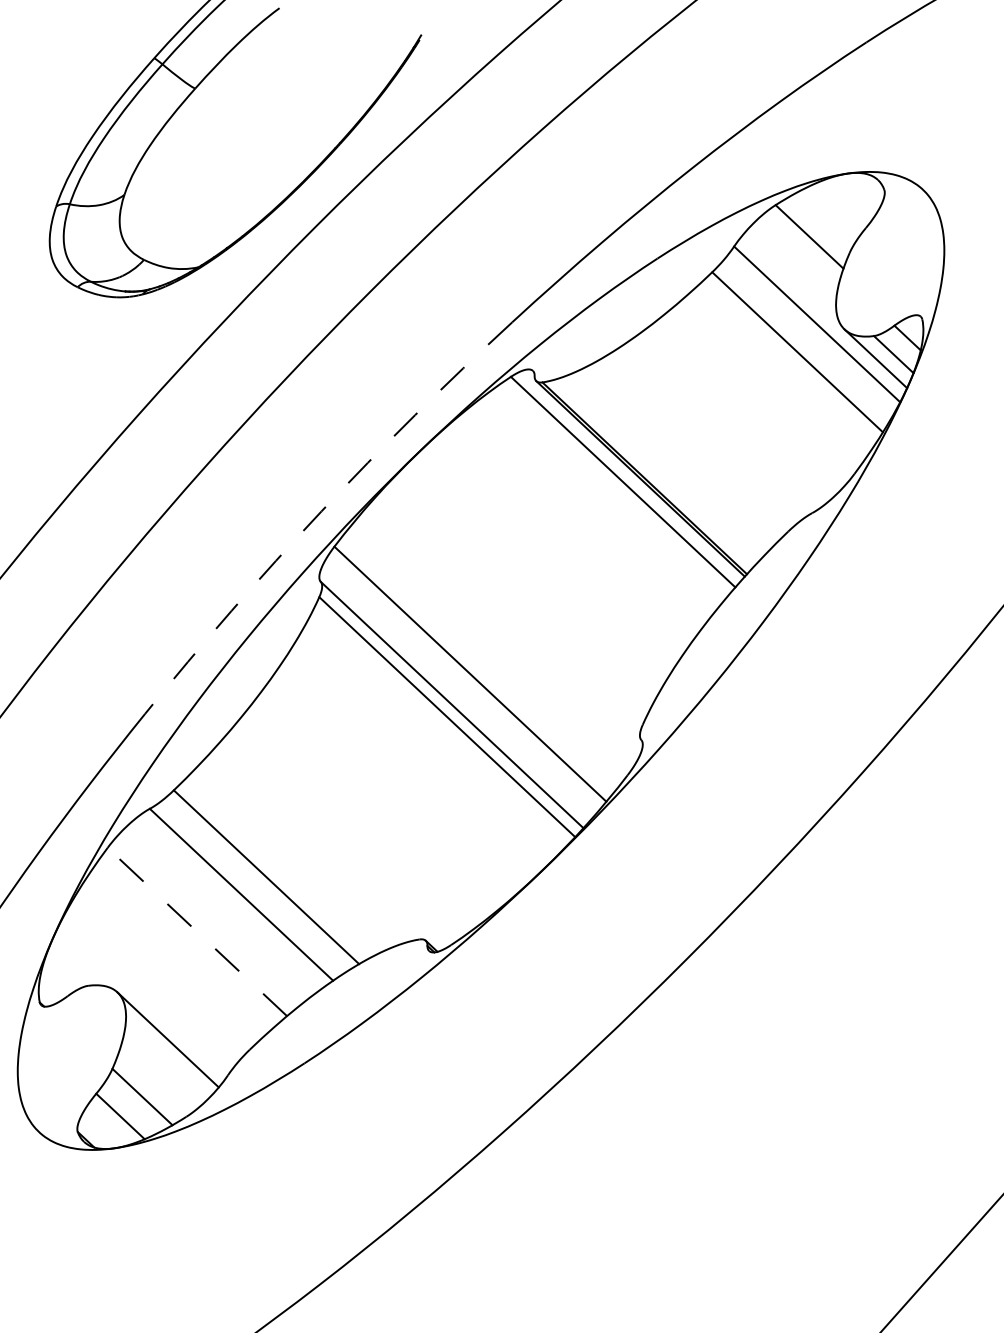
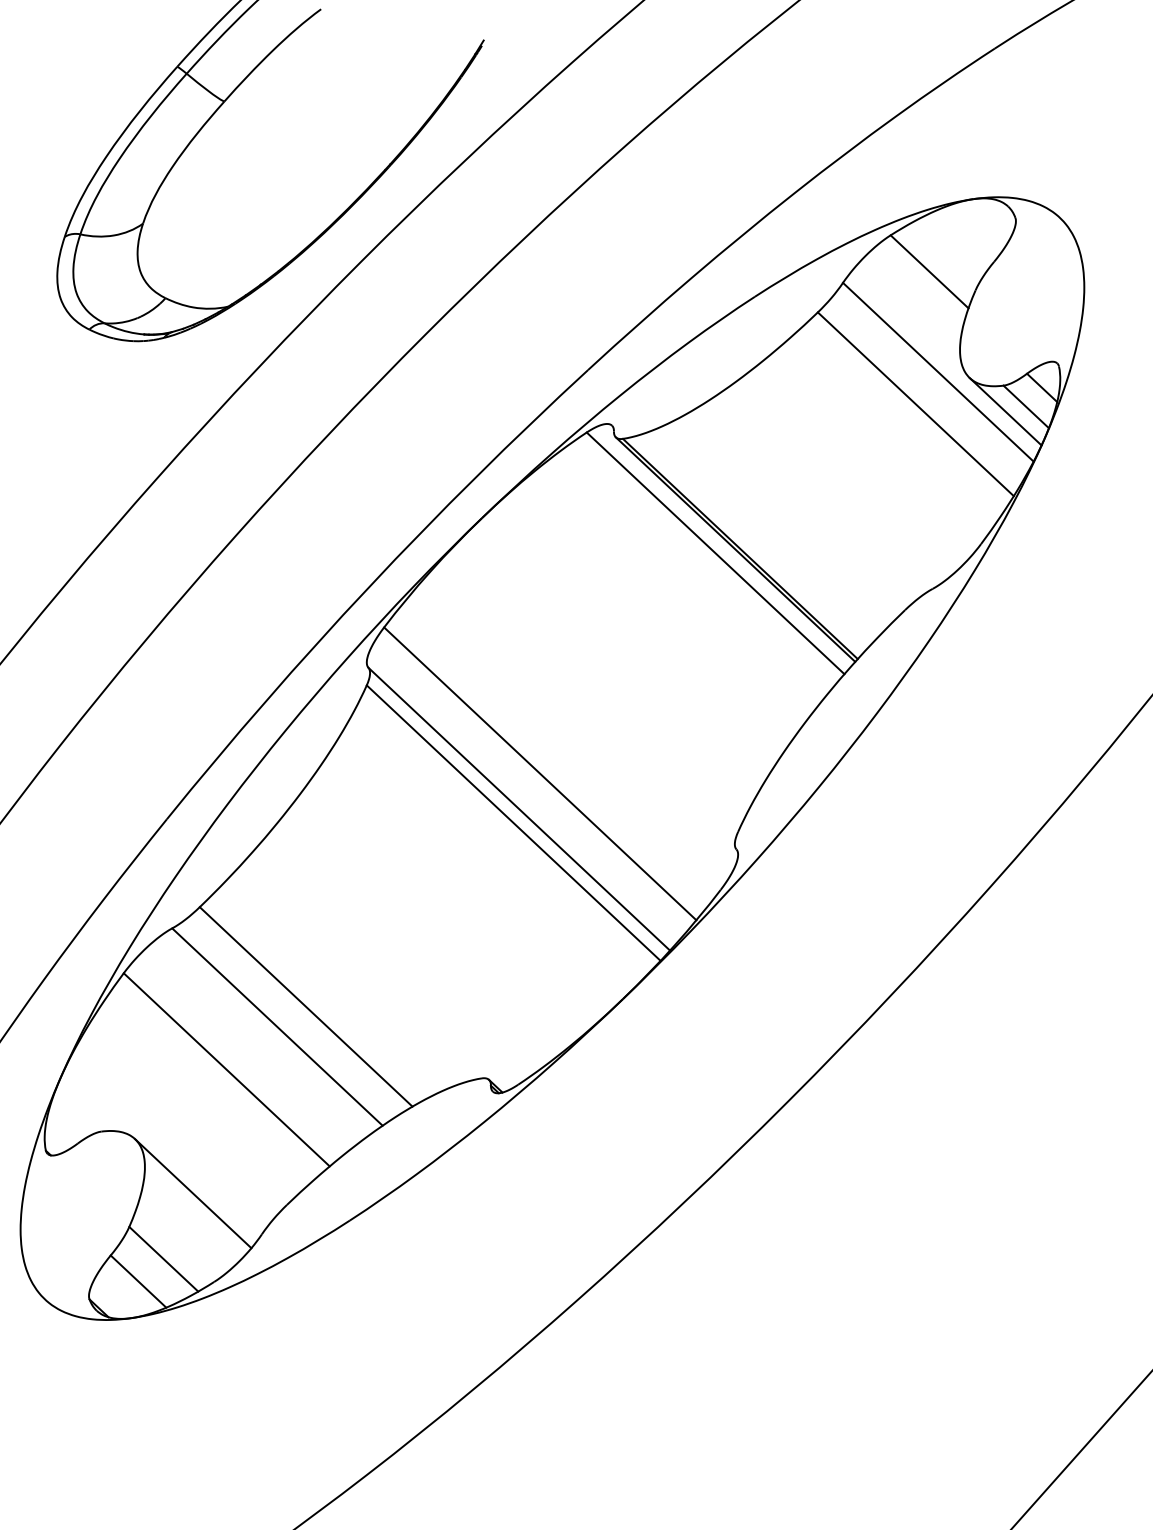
arc: (321, 511) -> (369, 587), dashed -> solid
line: (197, 932) -> (226, 1070), dashed -> solid

